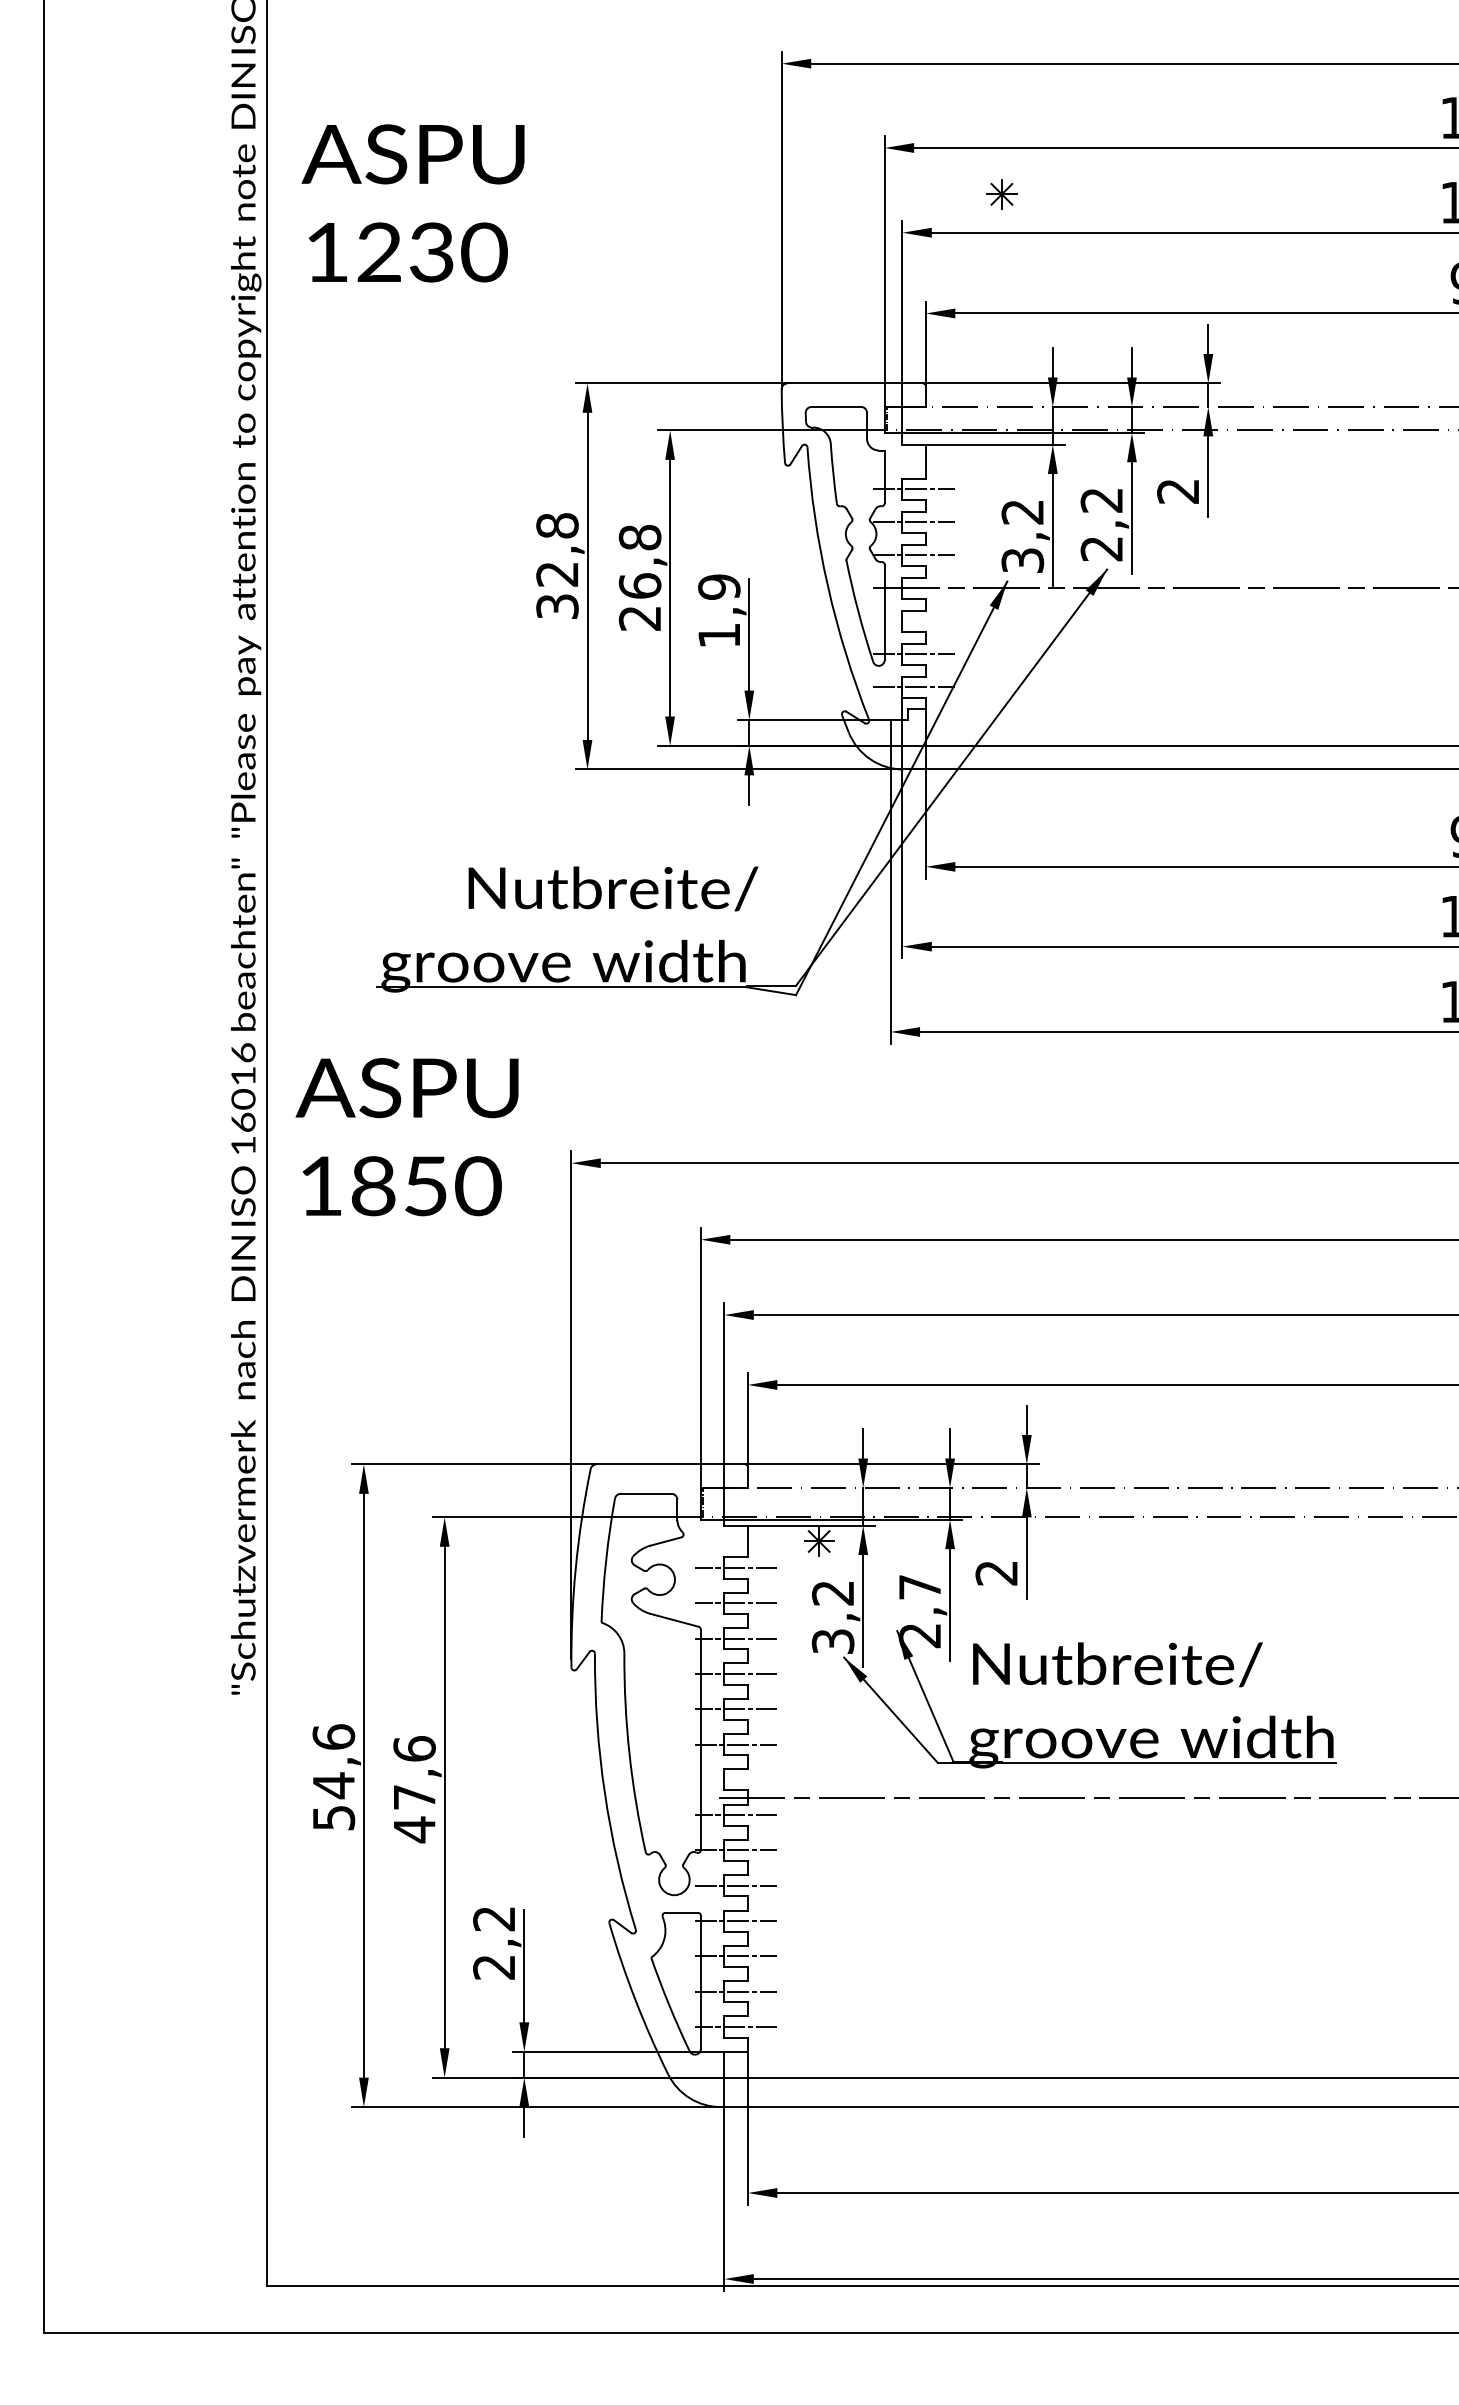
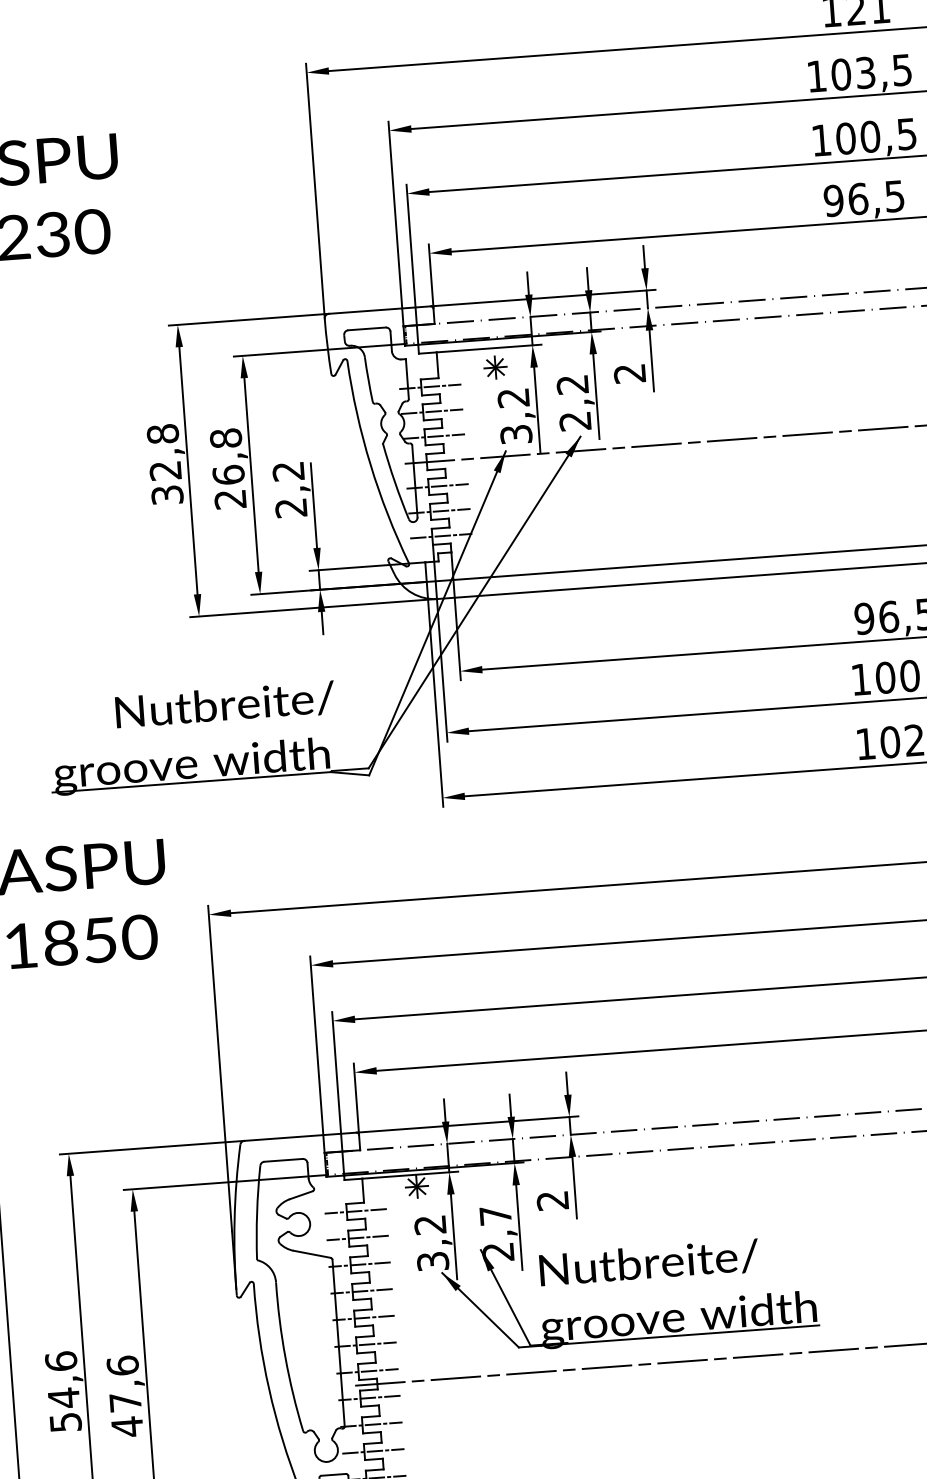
part: (1001, 194) -> (495, 367), moved
text: (719, 610) -> (290, 489), 1,9 -> 2,2
line: (913, 621) -> (437, 486), added
line: (736, 1779) -> (367, 1371), added

